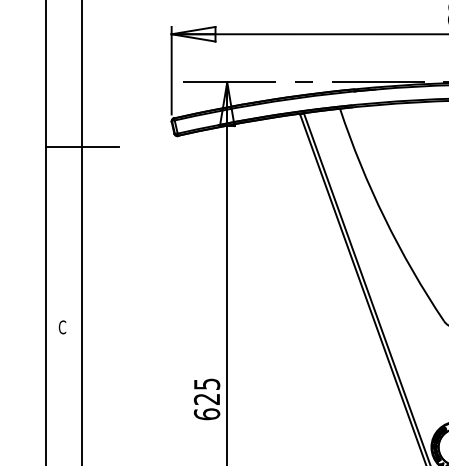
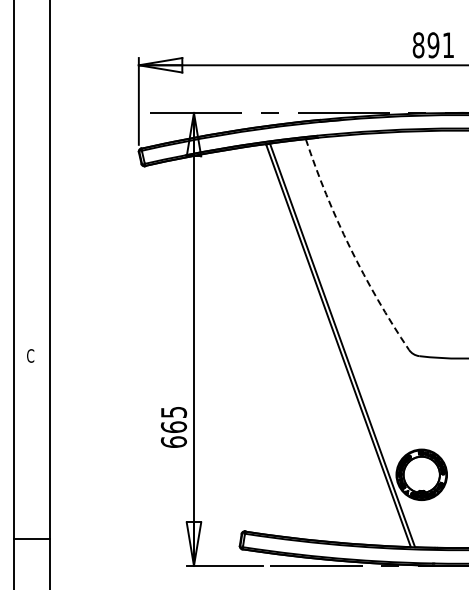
line: (82, 146) -> (50, 176), removed
arc: (385, 218) -> (350, 247), solid -> dashed
text: (206, 398) -> (173, 426), 625 -> 665

